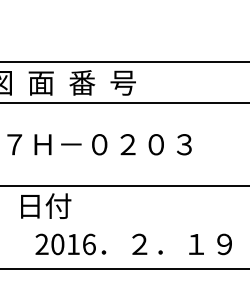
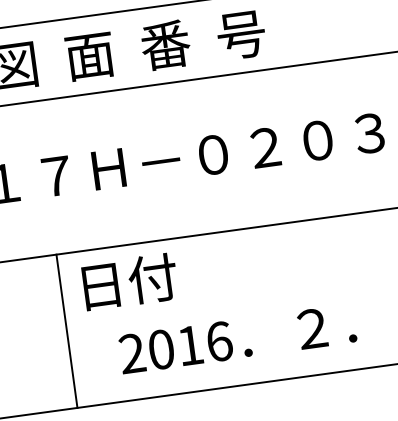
line: (8, 227) -> (66, 330), added

